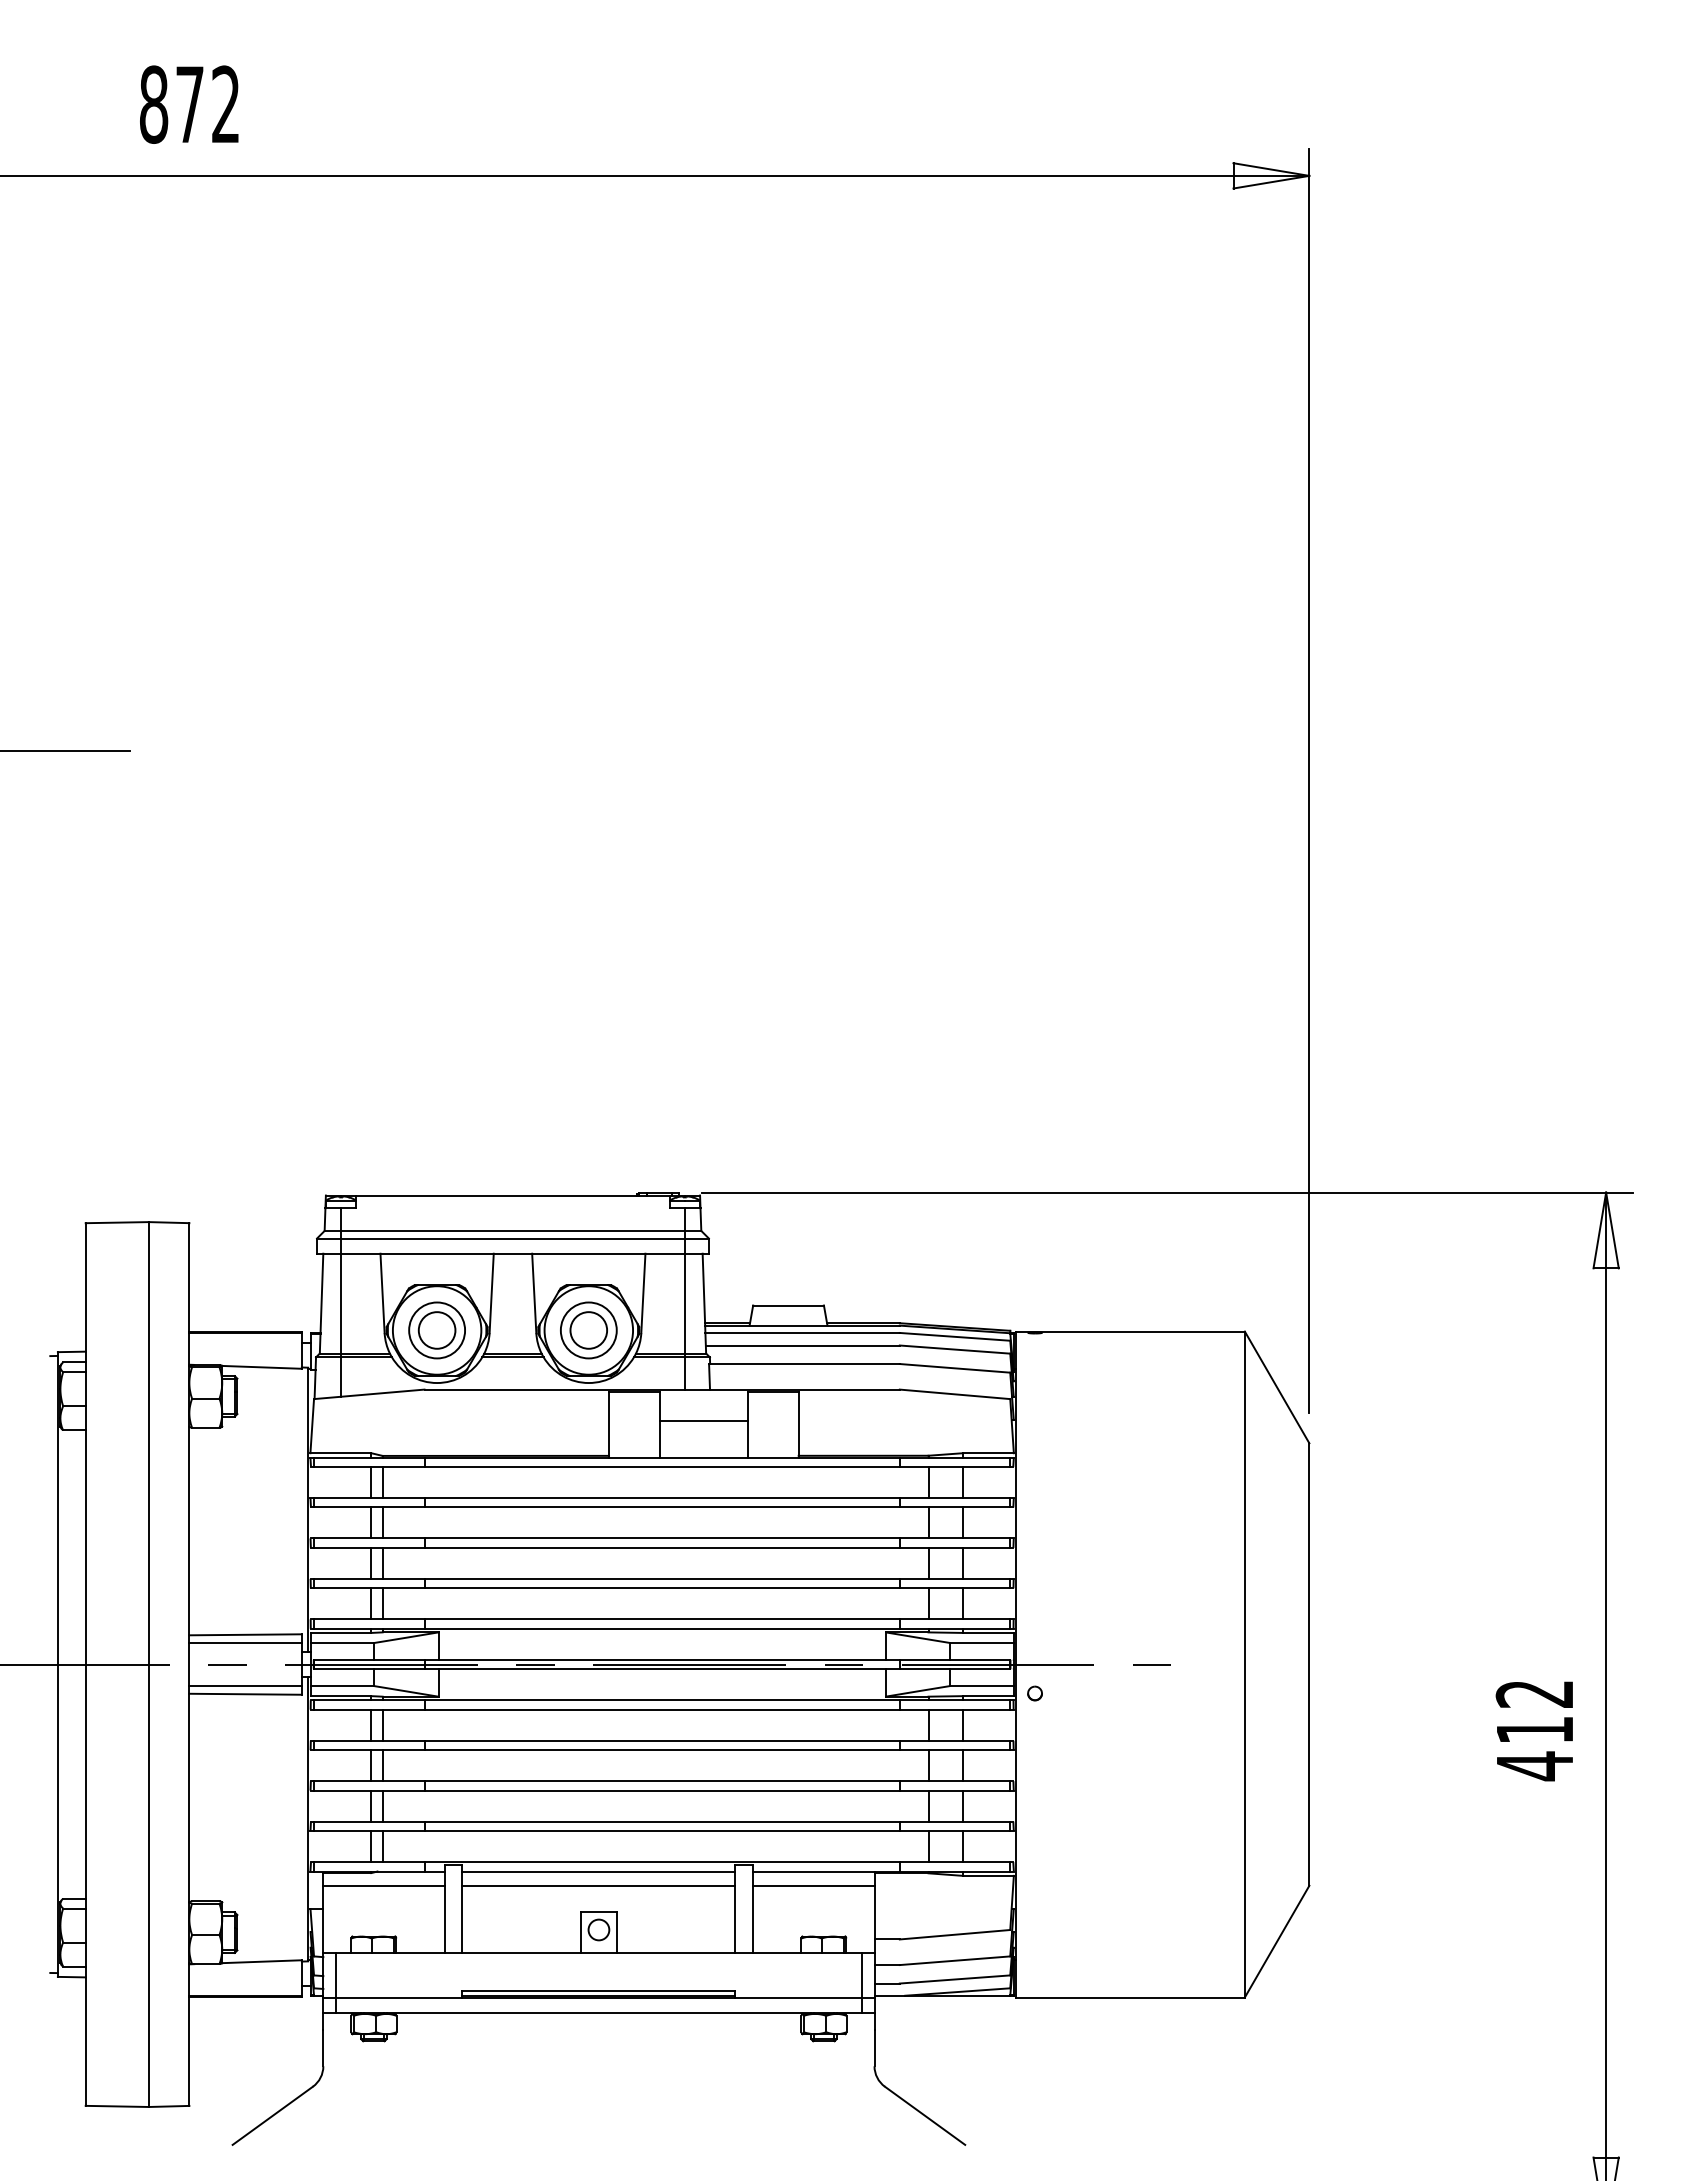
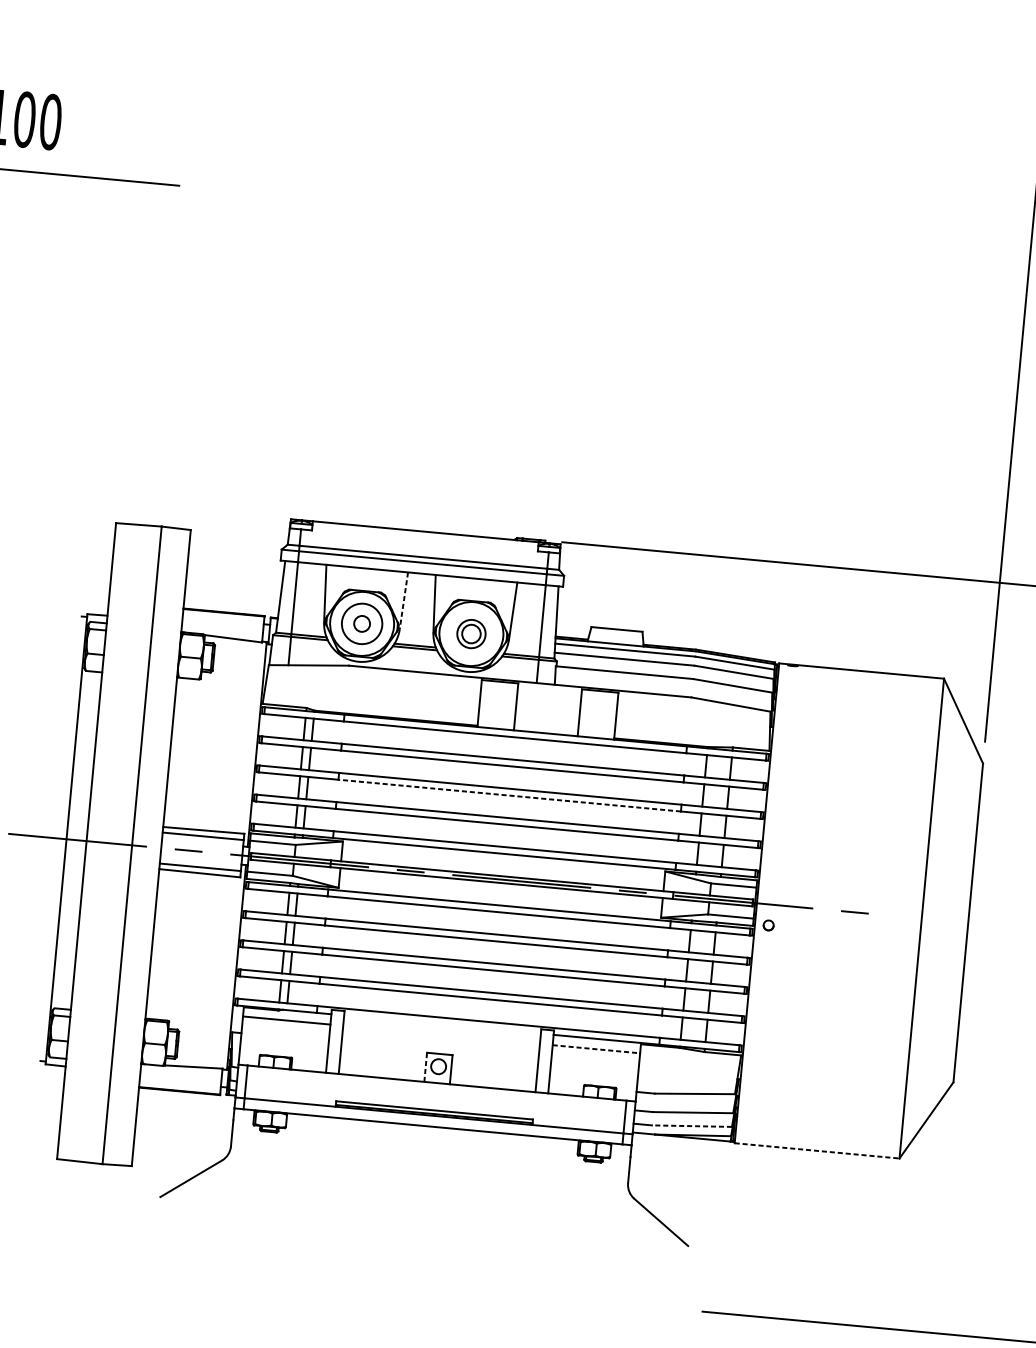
line: (491, 1293) -> (403, 600), solid -> dashed
circle: (436, 1330) -> (361, 623), size x0.6
part: (588, 1330) -> (471, 634), size x0.7
line: (703, 1421) -> (547, 707), removed
line: (662, 1547) -> (510, 795), solid -> dashed
line: (598, 1871) -> (442, 1024), removed
line: (598, 1885) -> (441, 1034), removed
line: (813, 1885) -> (596, 1048), solid -> dashed
line: (581, 1932) -> (425, 1067), solid -> dashed
line: (954, 1979) -> (691, 1126), solid -> dashed
line: (1130, 1997) -> (817, 1150), solid -> dashed

